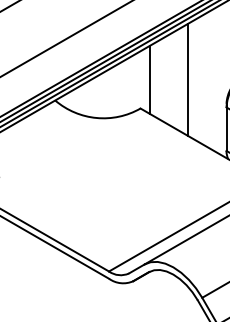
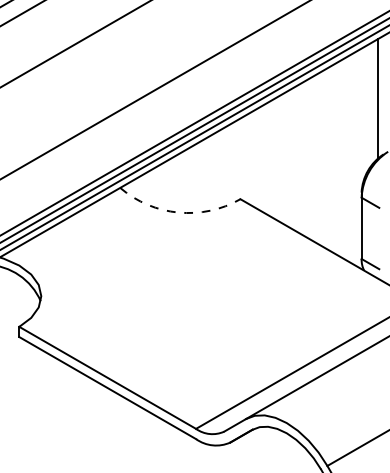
line: (149, 79) -> (253, 158), removed
line: (187, 79) -> (306, 158), removed
arc: (96, 117) -> (178, 212), solid -> dashed

